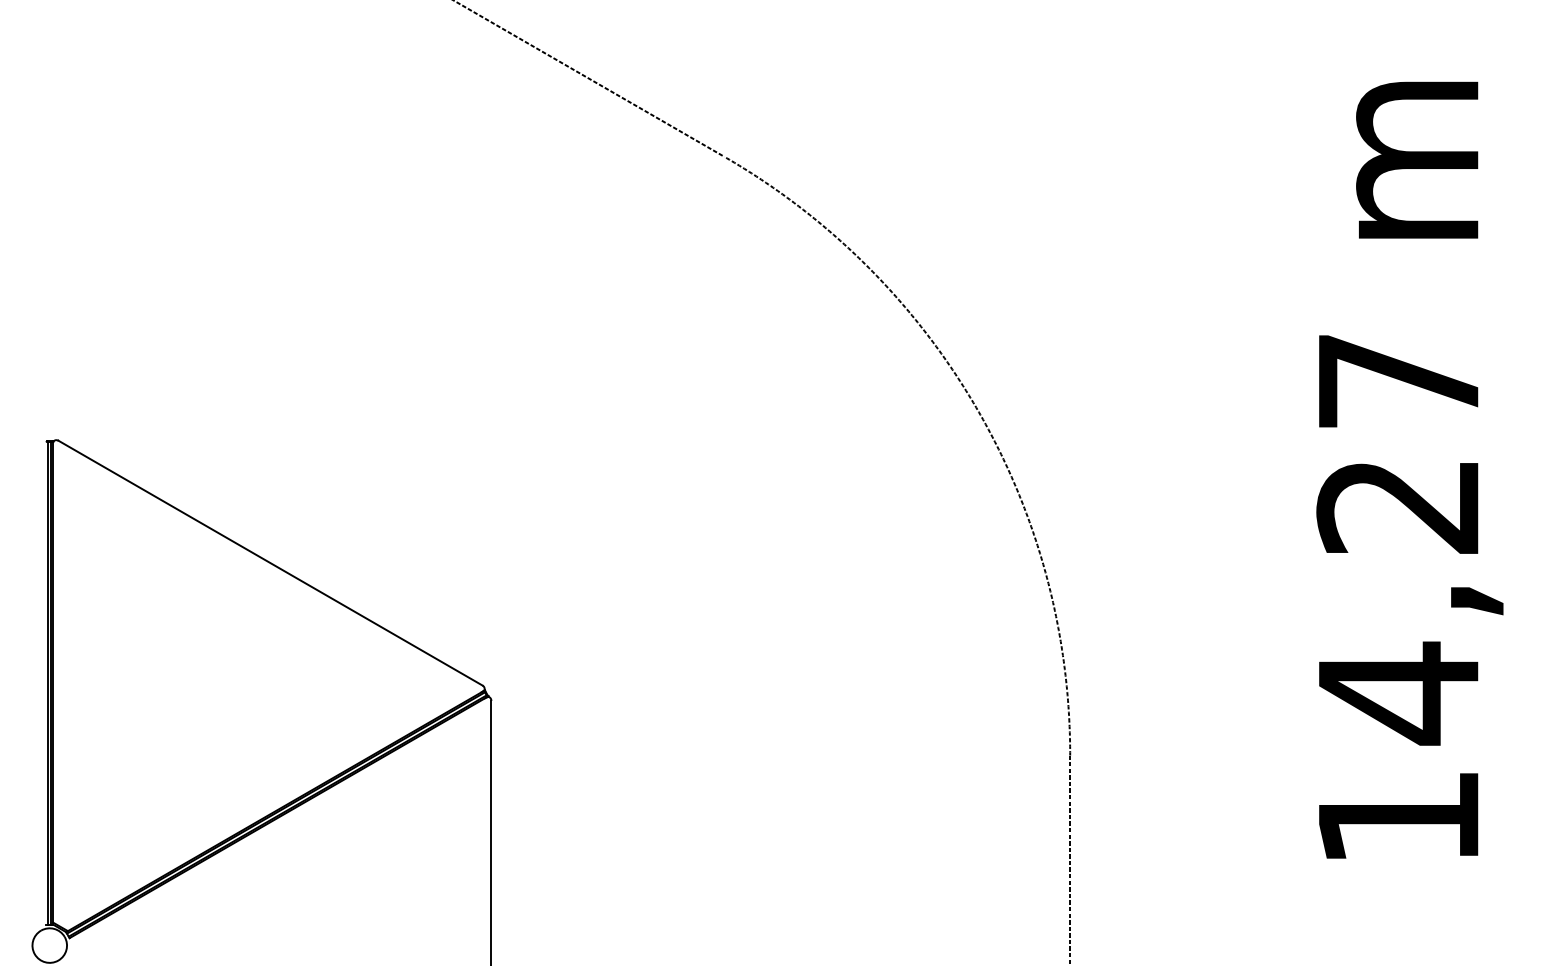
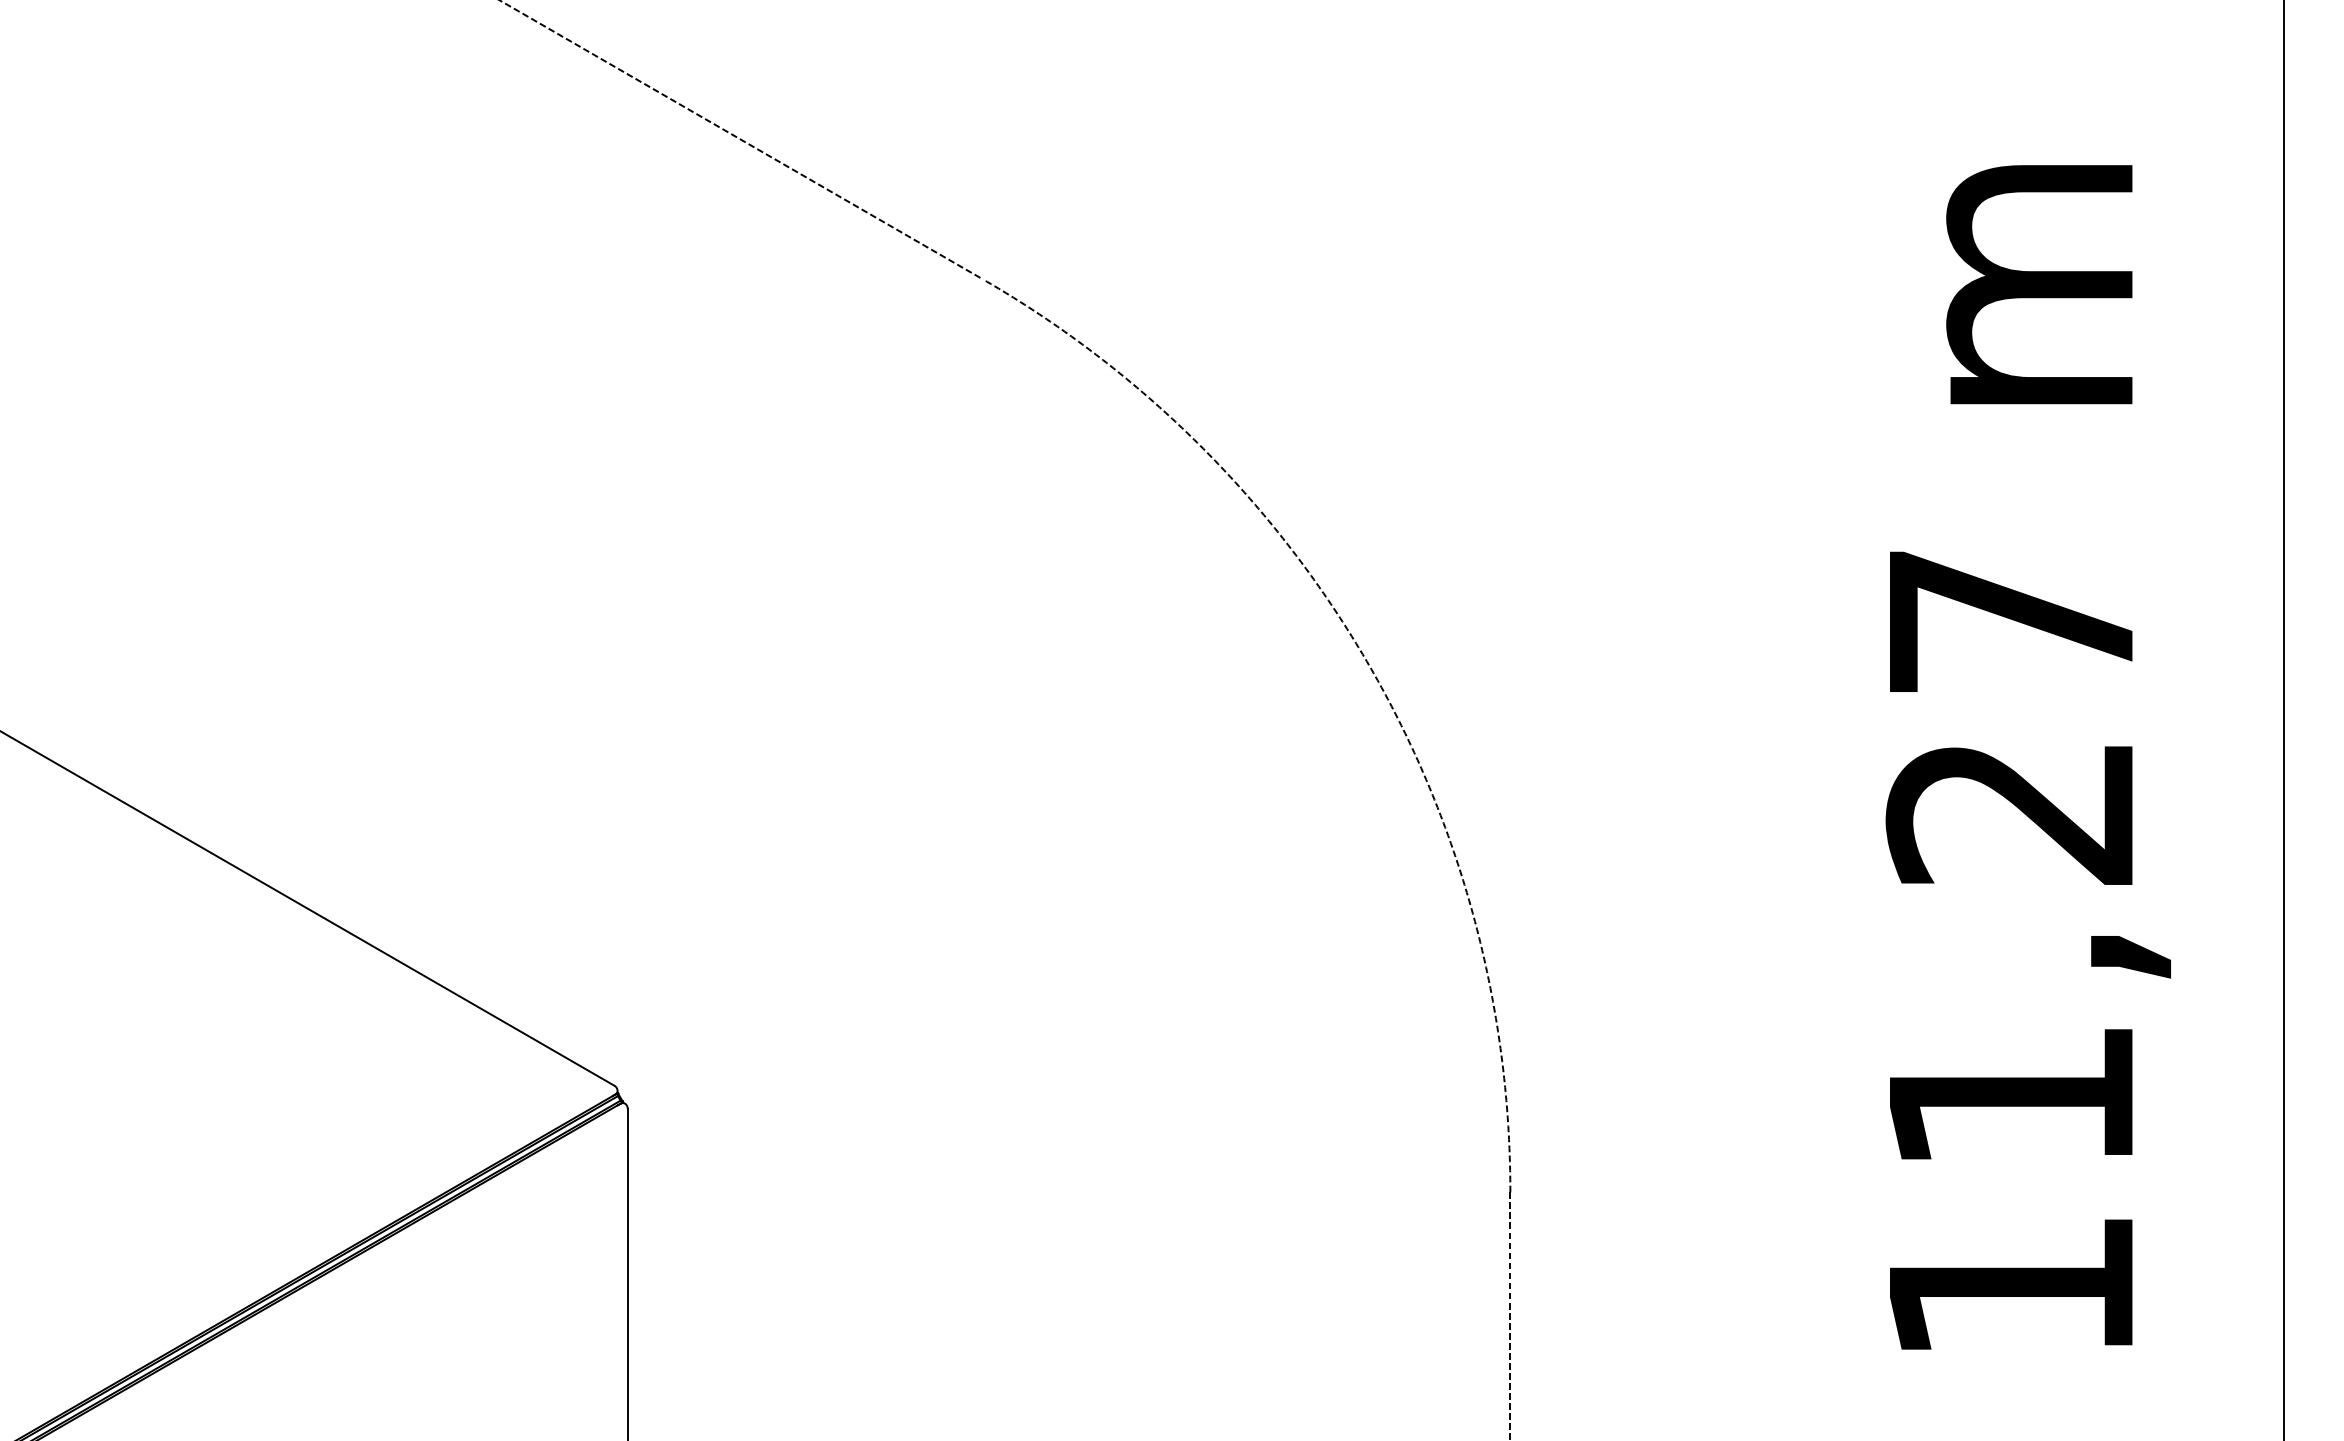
text: (1398, 693) -> (2010, 1097), 14,27 -> 11,27

